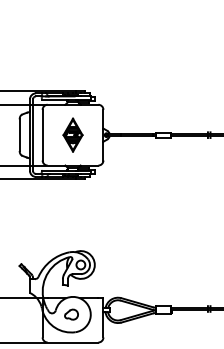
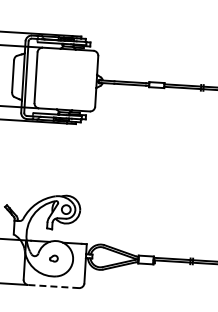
part: (72, 134) -> (65, 78), removed
part: (71, 314) -> (53, 258), size x0.6
line: (73, 342) -> (54, 286), solid -> dashed

